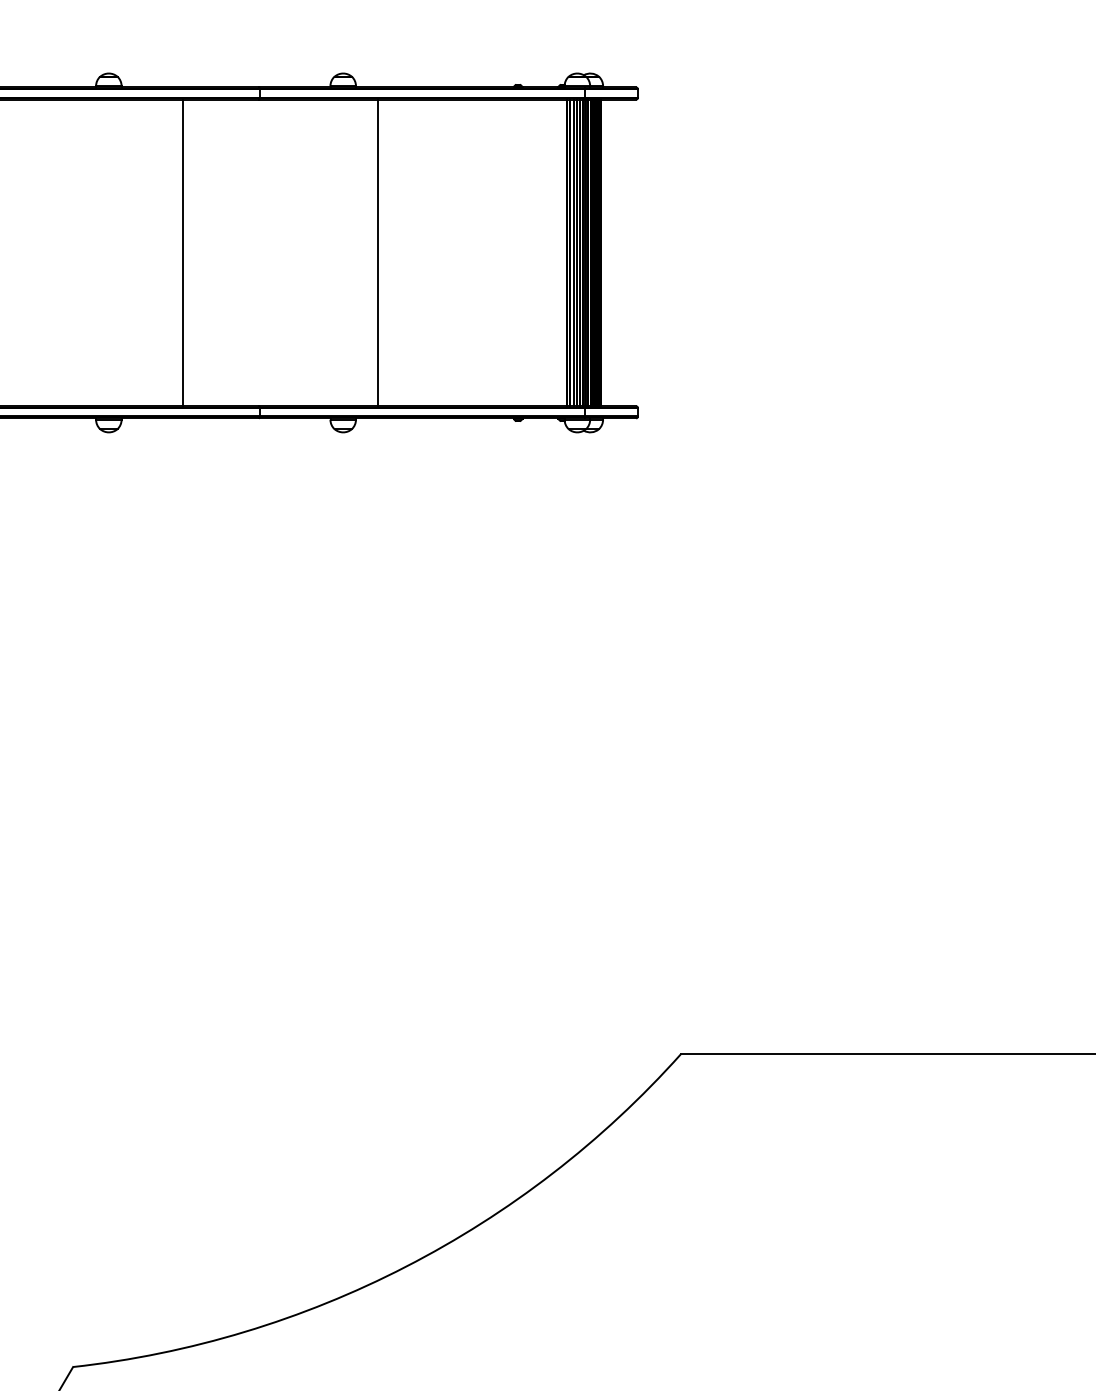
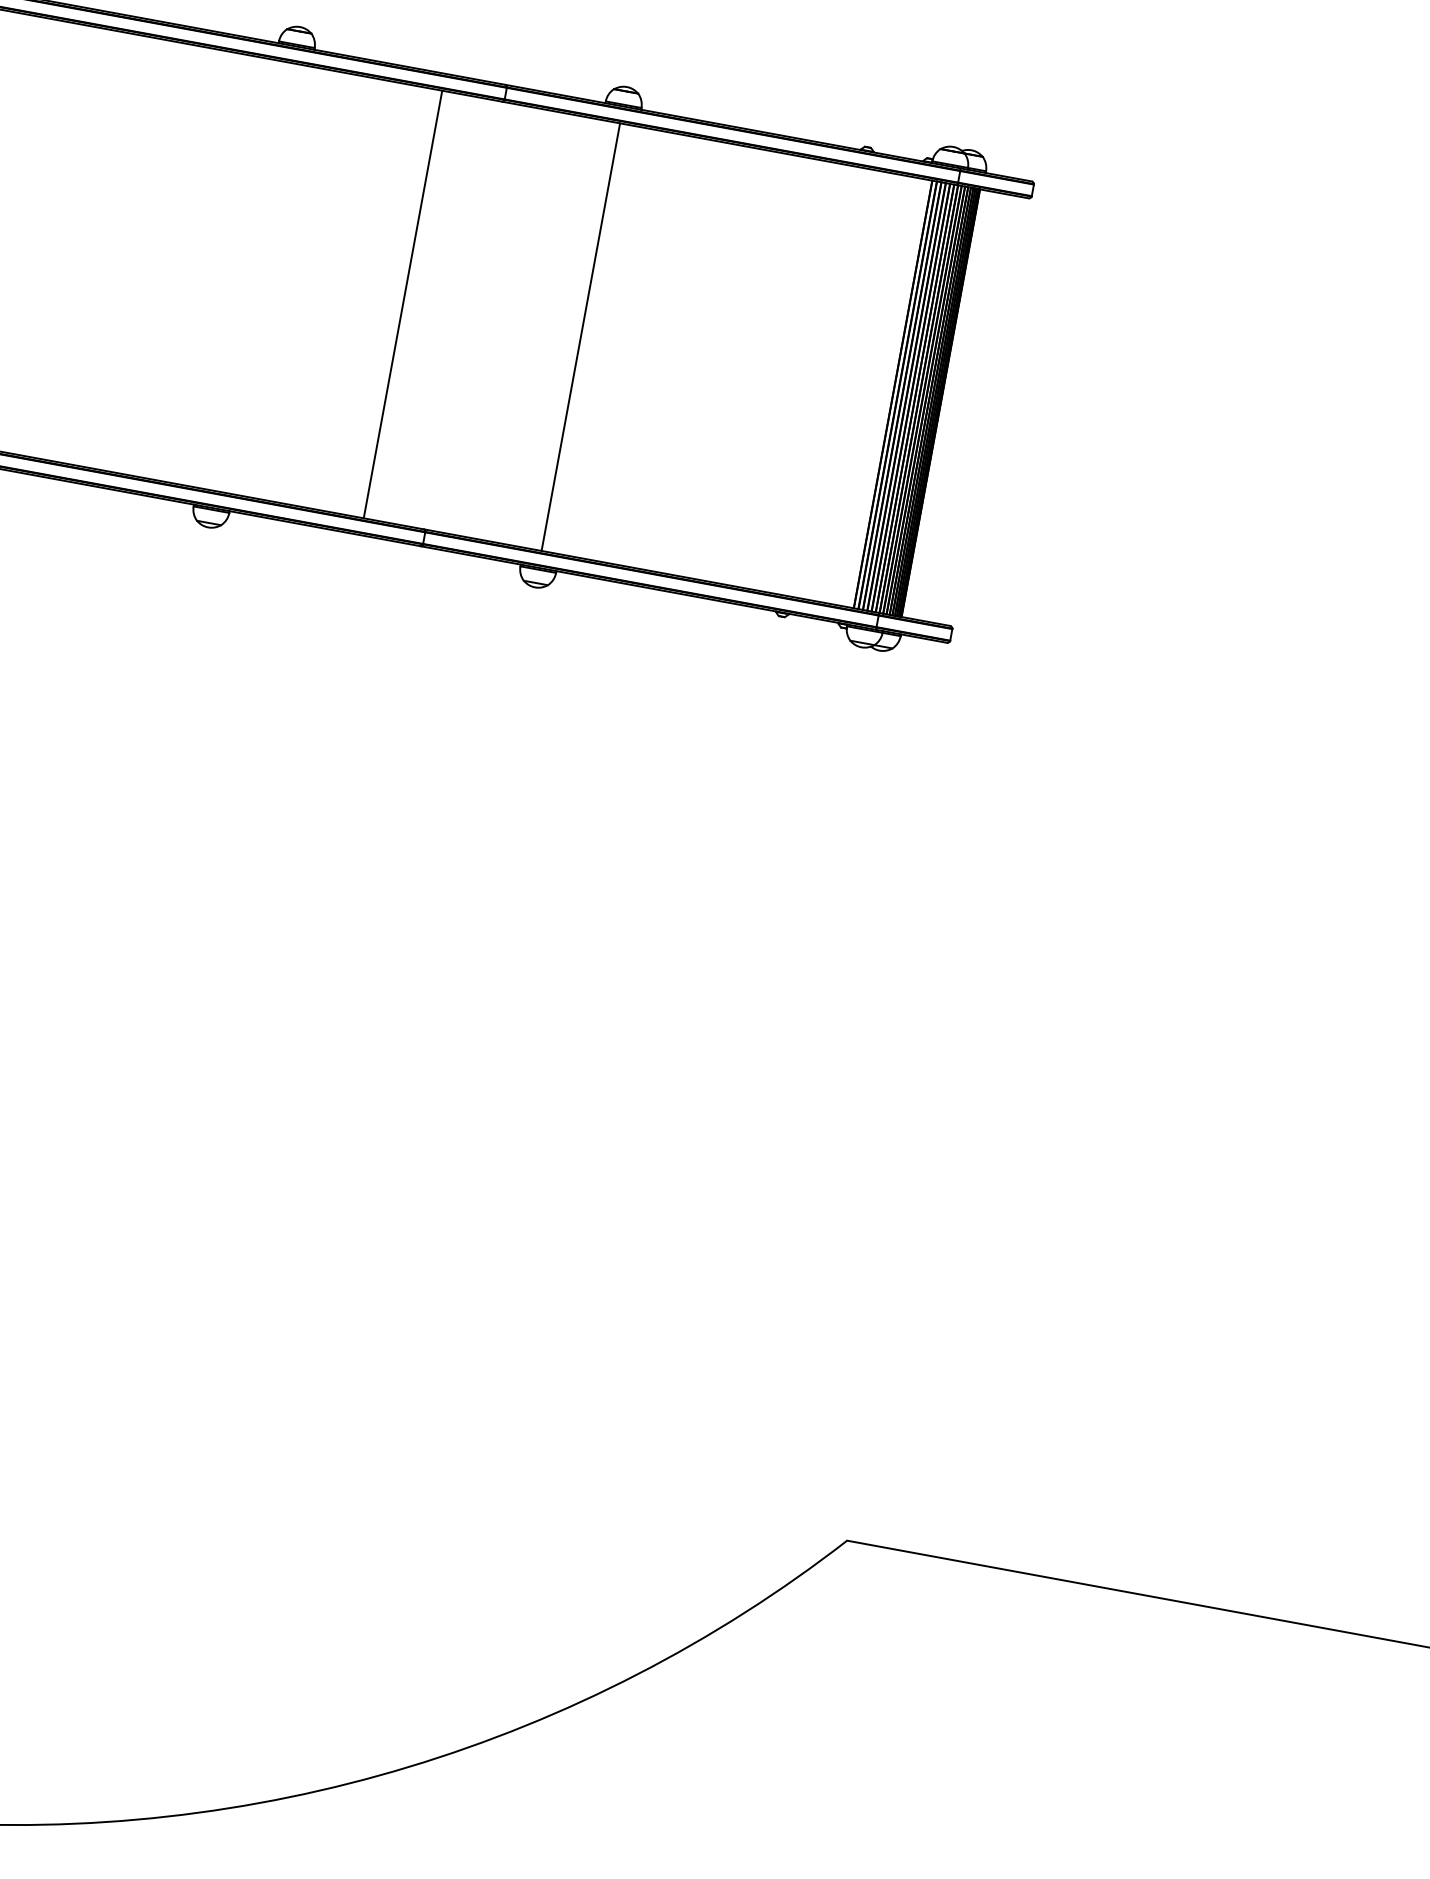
line: (182, 252) -> (402, 303), moved
line: (378, 252) -> (581, 336), moved

